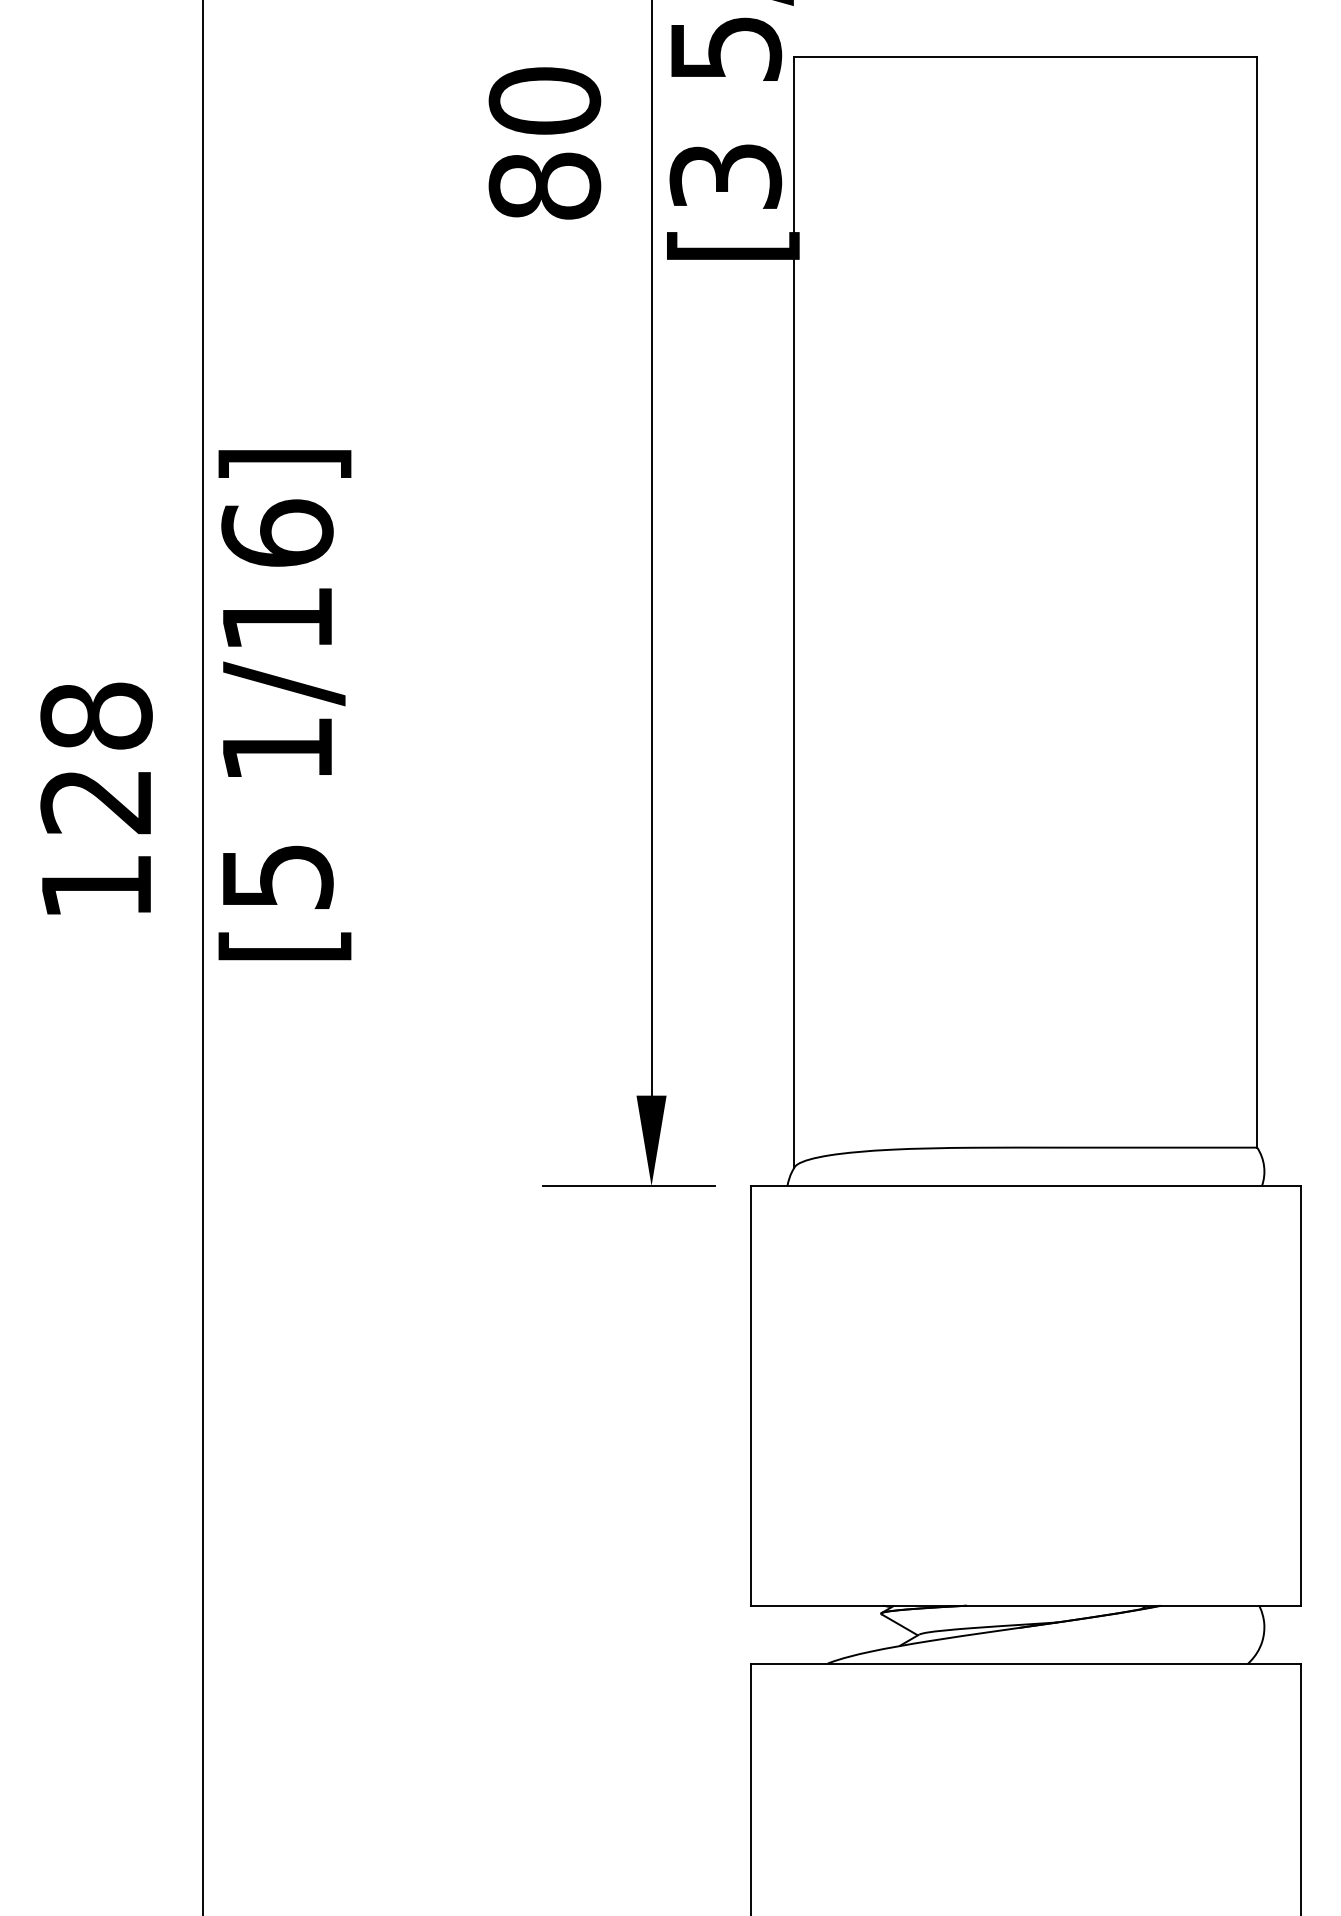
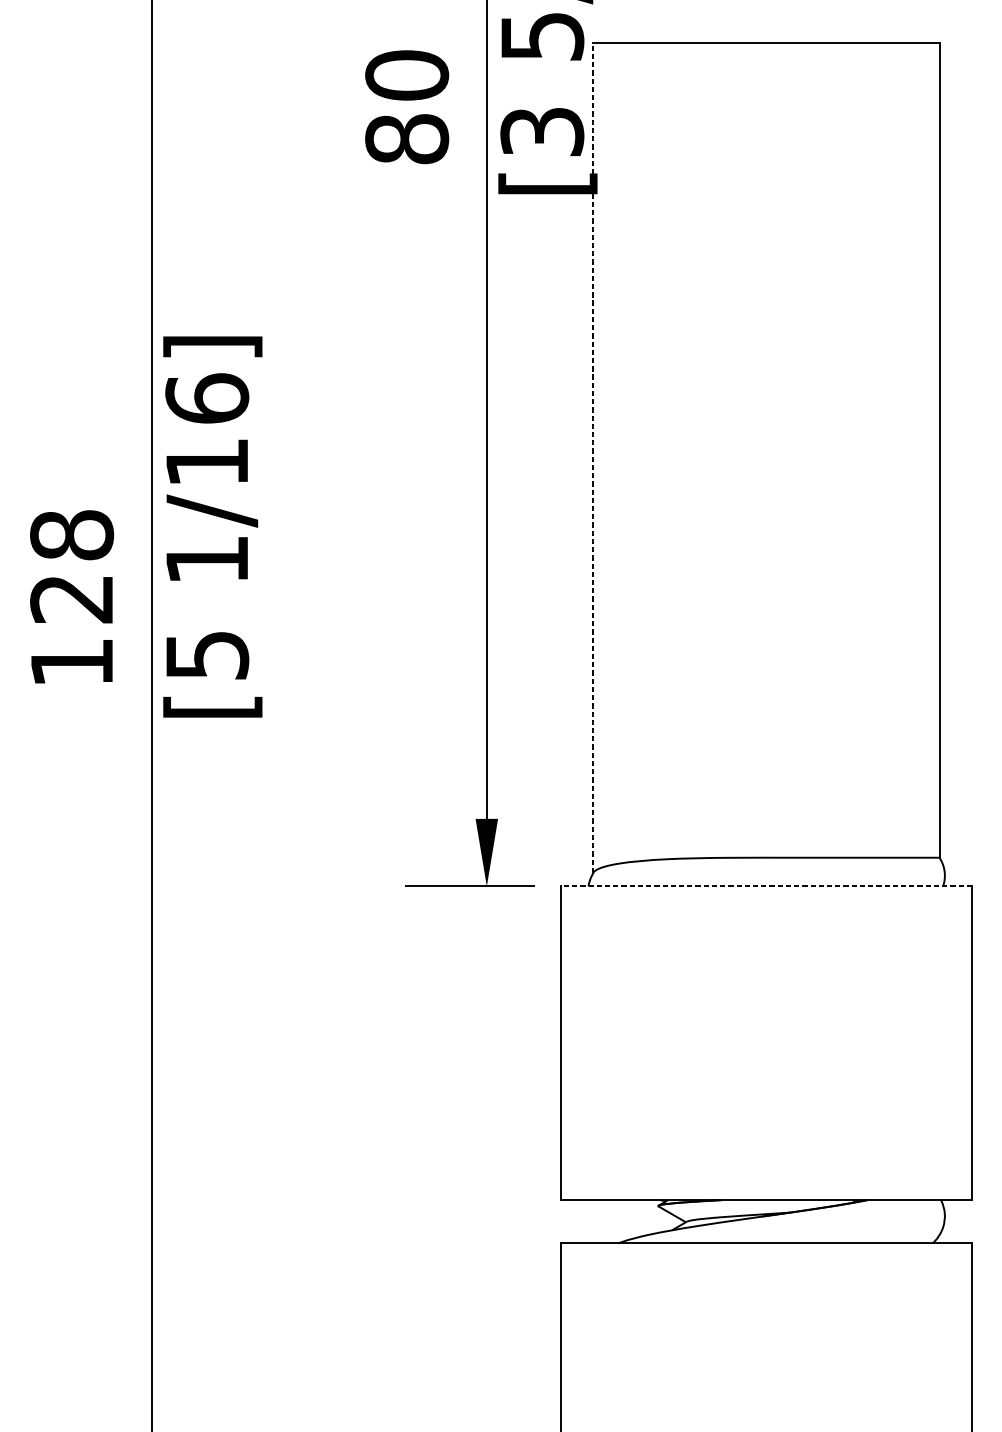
line: (794, 612) -> (593, 457), solid -> dashed
line: (1025, 1186) -> (766, 886), solid -> dashed

